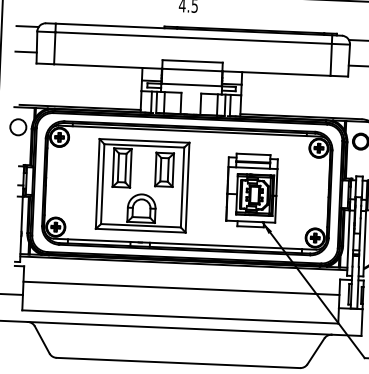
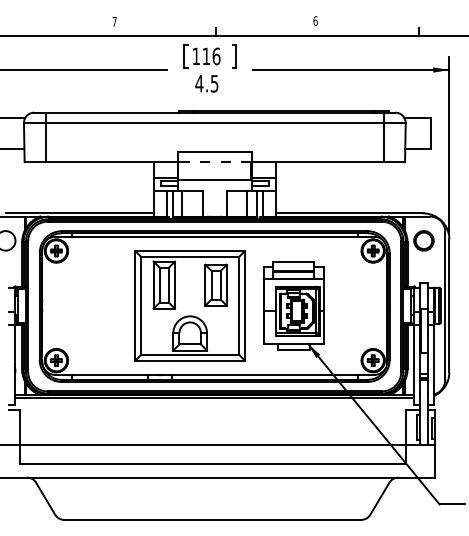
line: (192, 70) -> (214, 162), solid -> dashed
part: (142, 185) -> (190, 305), moved
line: (181, 288) -> (212, 444), moved

